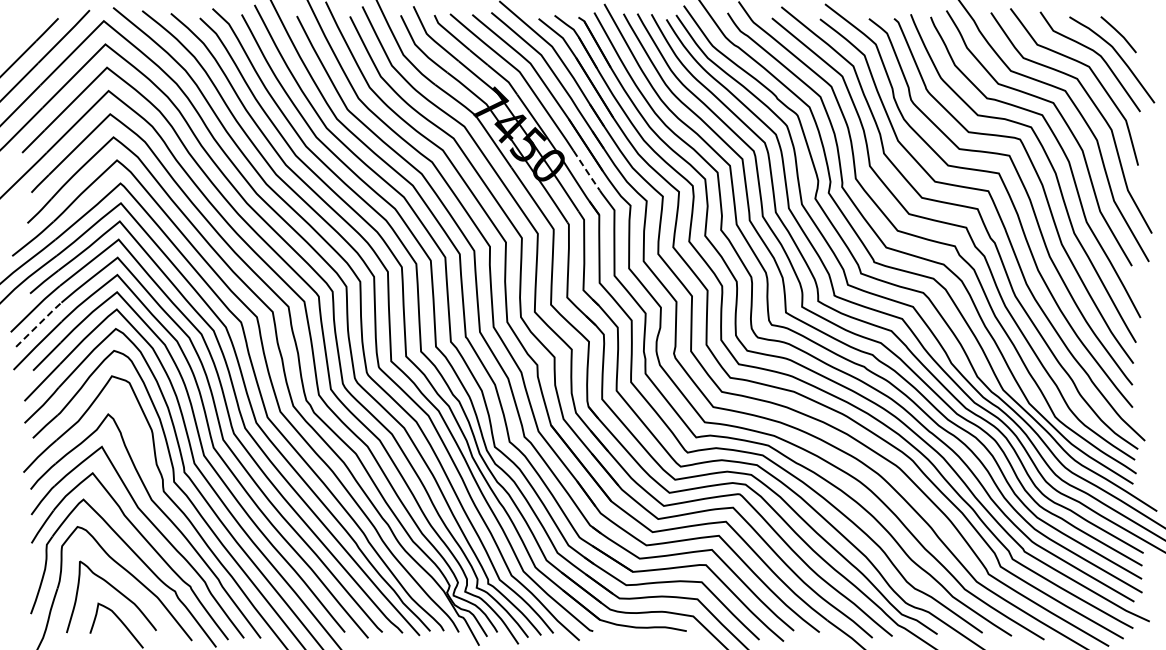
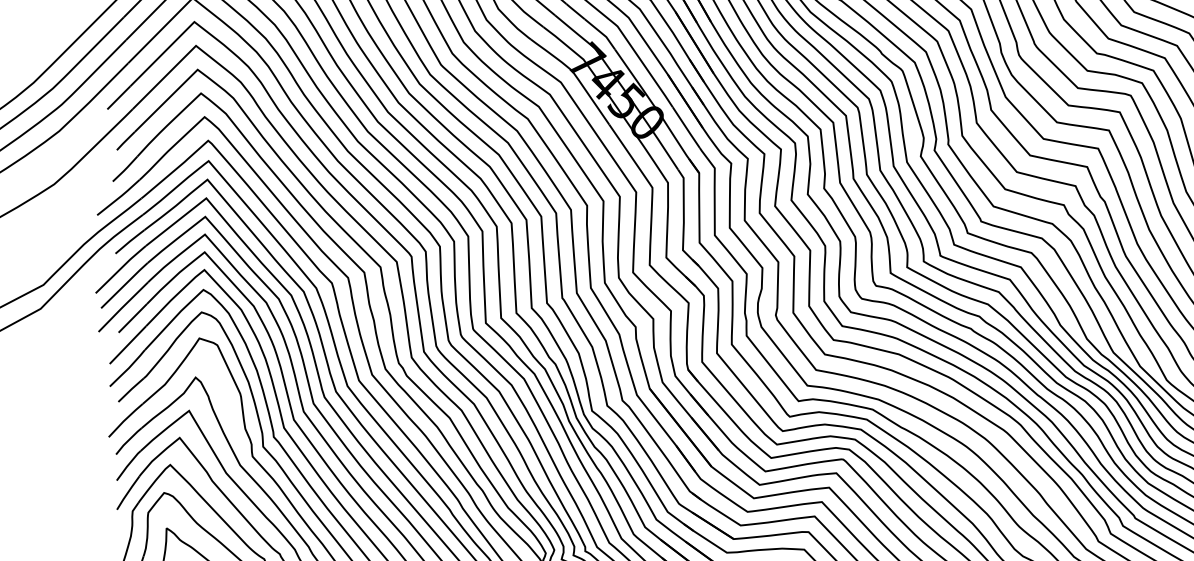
line: (586, 171) -> (686, 128), dashed -> solid
line: (39, 323) -> (125, 284), dashed -> solid

